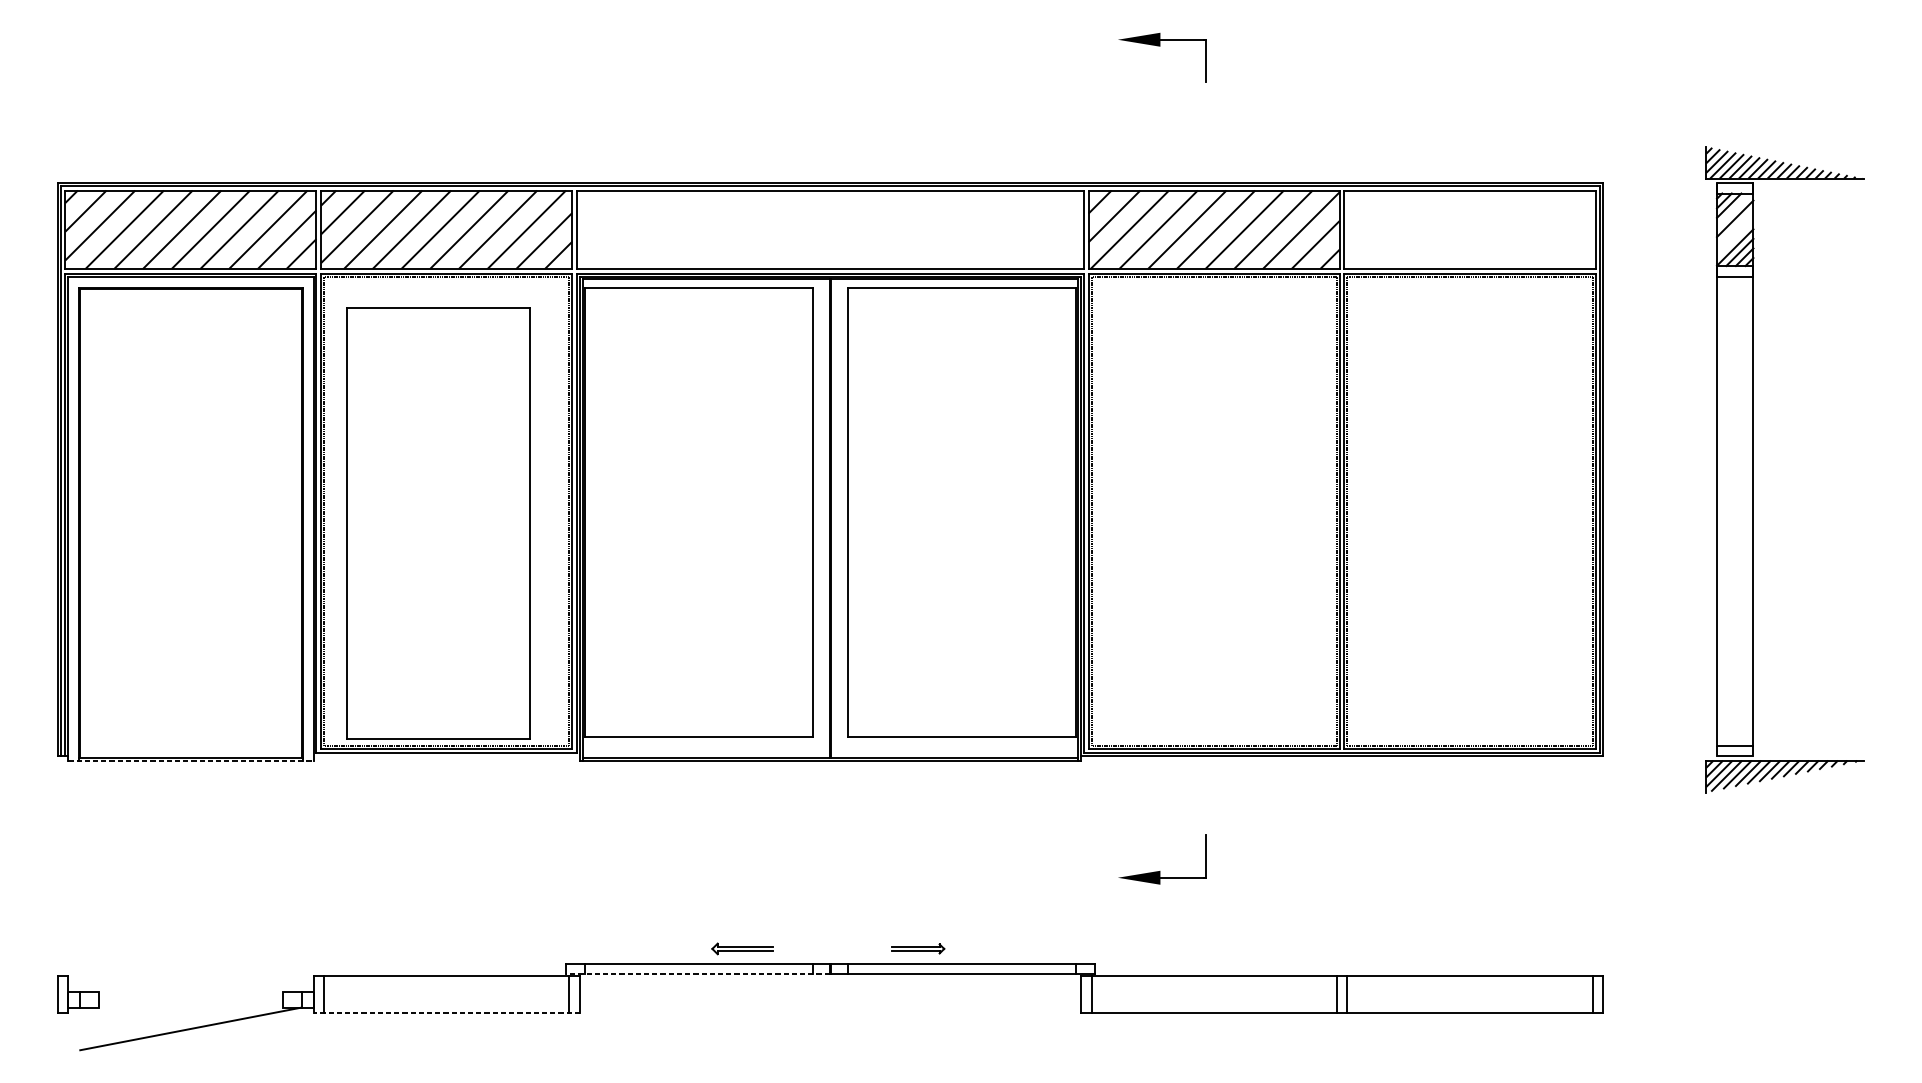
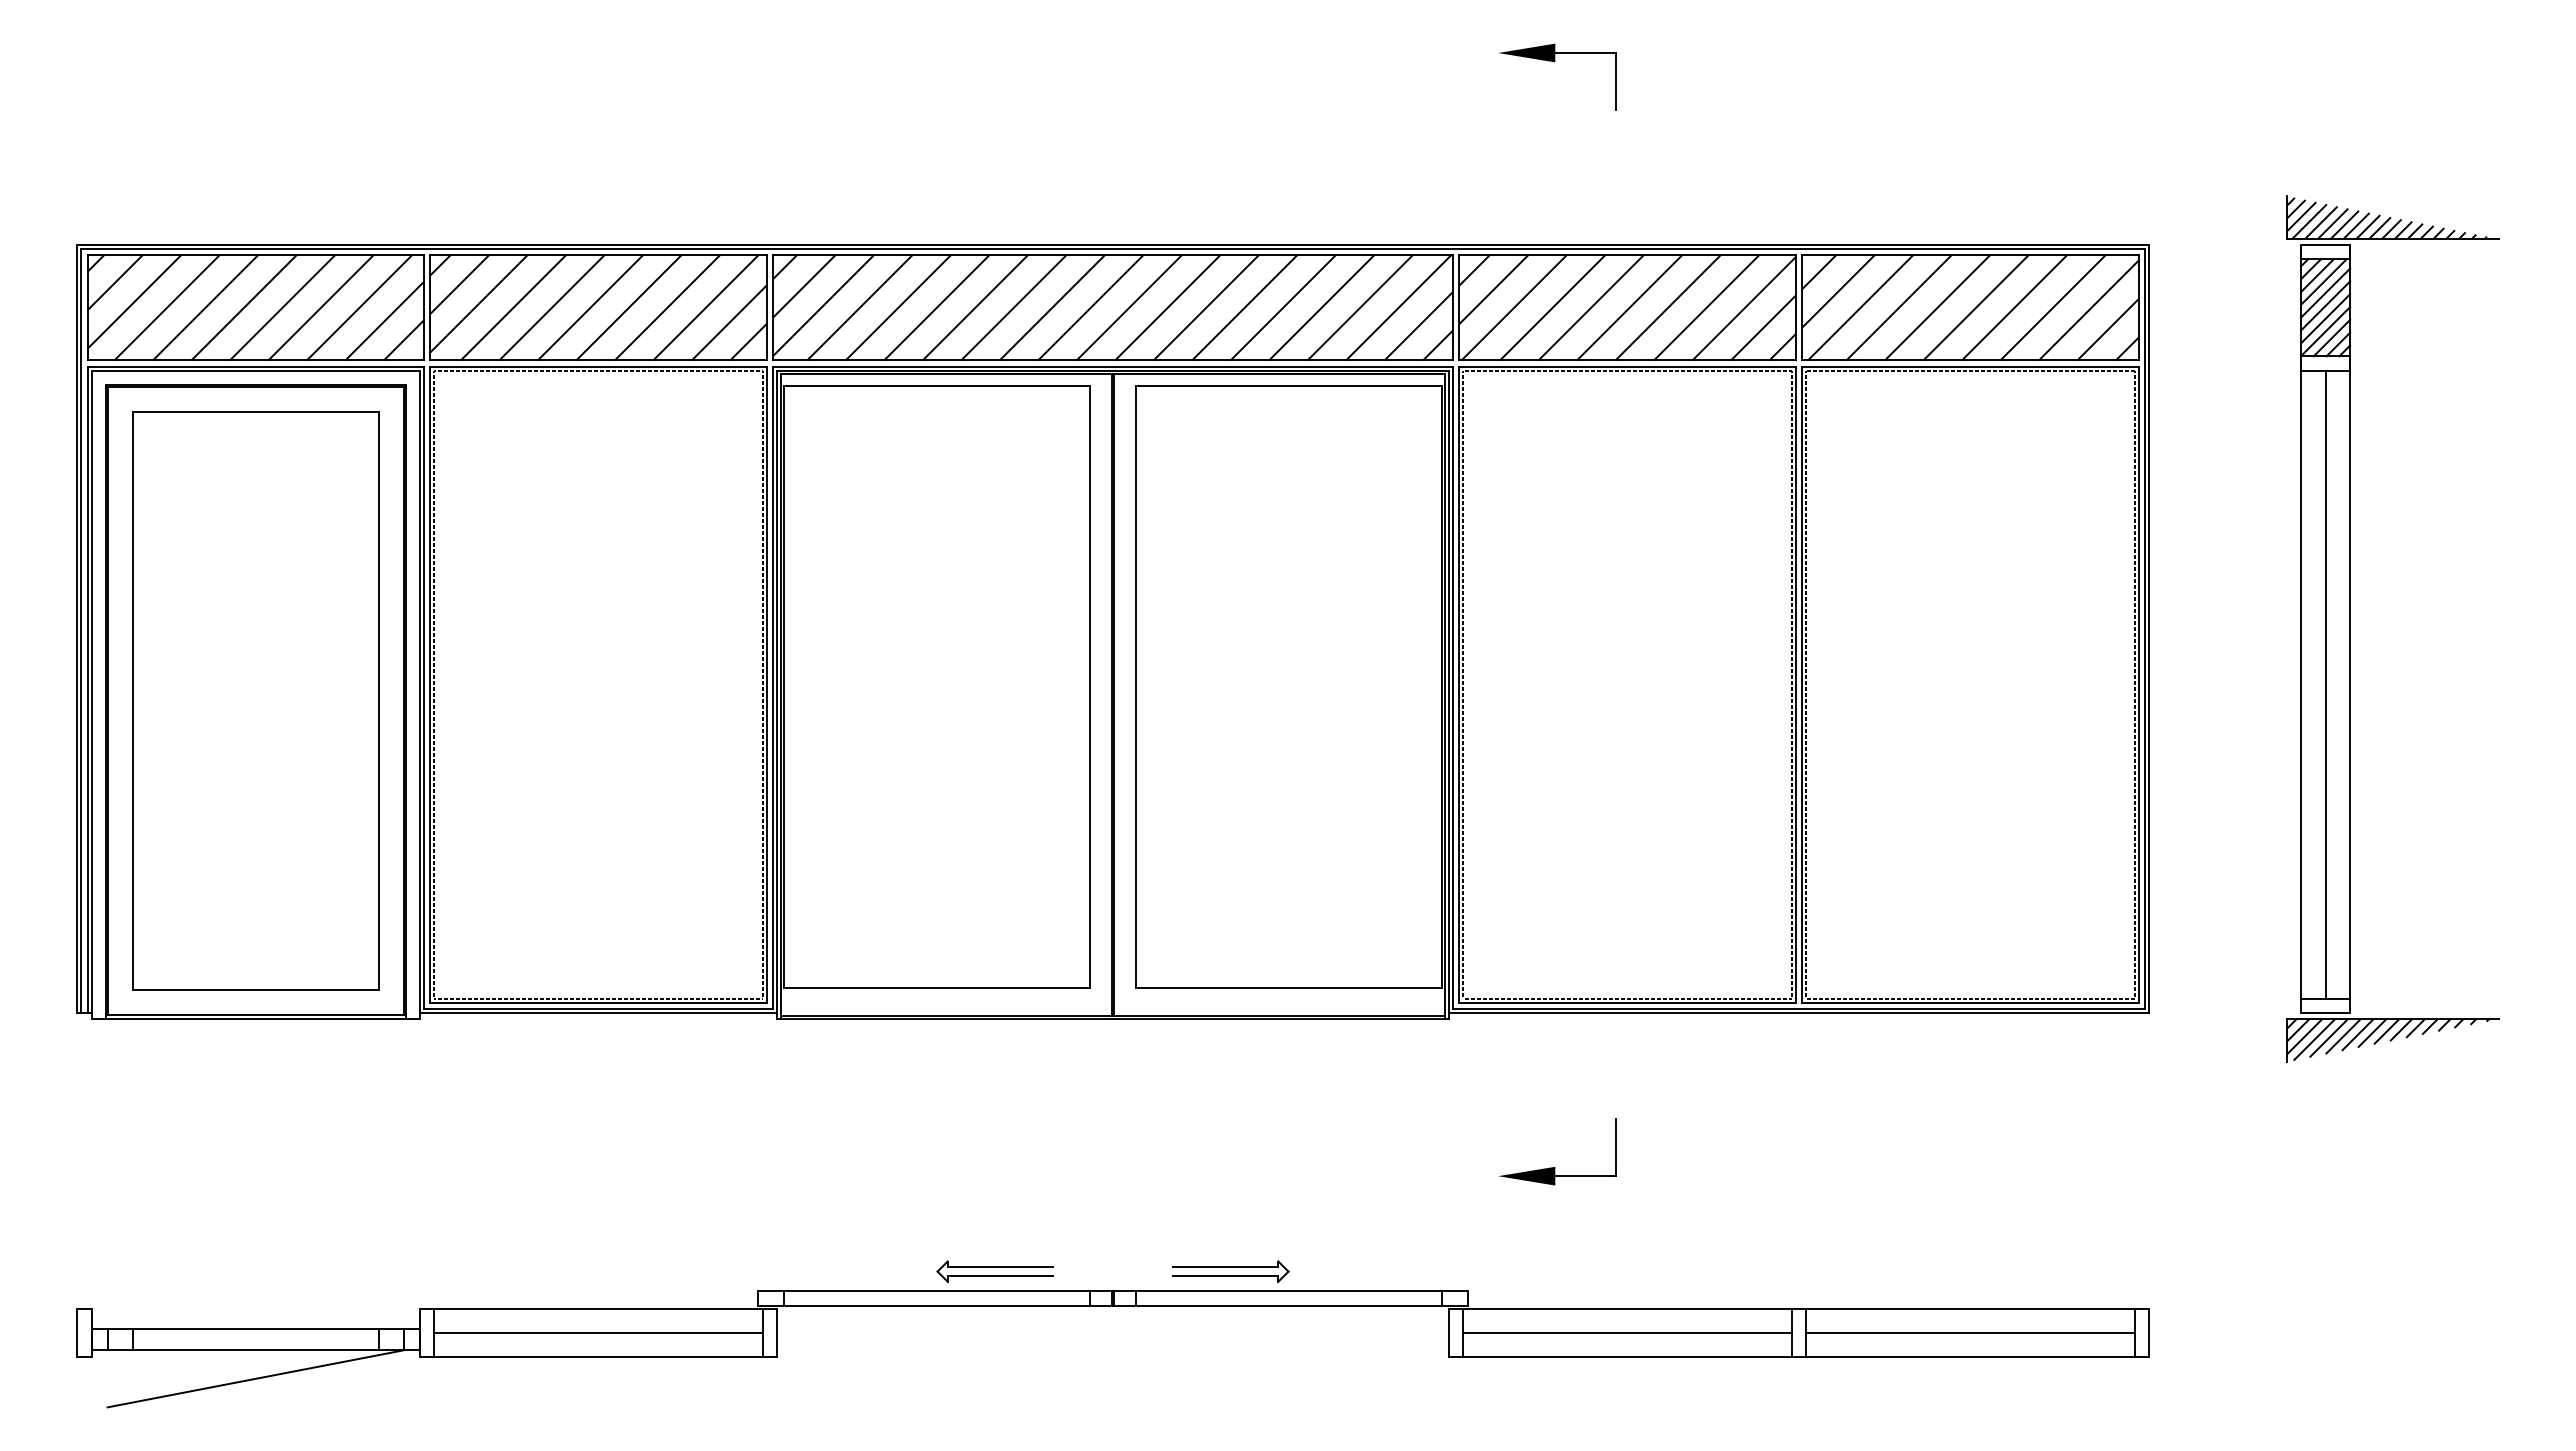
line: (1733, 210) -> (2323, 281), added
line: (1735, 228) -> (2325, 305), added
hatch: (830, 229) -> (1112, 307), added
hatch: (1469, 229) -> (1969, 307), added
line: (1735, 237) -> (2325, 318), added
line: (1735, 510) -> (2325, 684), added
part: (438, 522) -> (255, 700), moved
line: (446, 756) -> (598, 1013), added
line: (191, 760) -> (256, 1019), dashed -> solid
part: (742, 948) -> (994, 1271), size x1.43
part: (918, 948) -> (1230, 1271), size x1.67
line: (697, 974) -> (935, 1305), dashed -> solid
line: (190, 992) -> (255, 1329), added
line: (446, 994) -> (598, 1332), added
line: (1214, 994) -> (1627, 1332), added
line: (1469, 994) -> (1969, 1332), added
line: (190, 1007) -> (255, 1350), added
line: (446, 1013) -> (598, 1357), dashed -> solid

